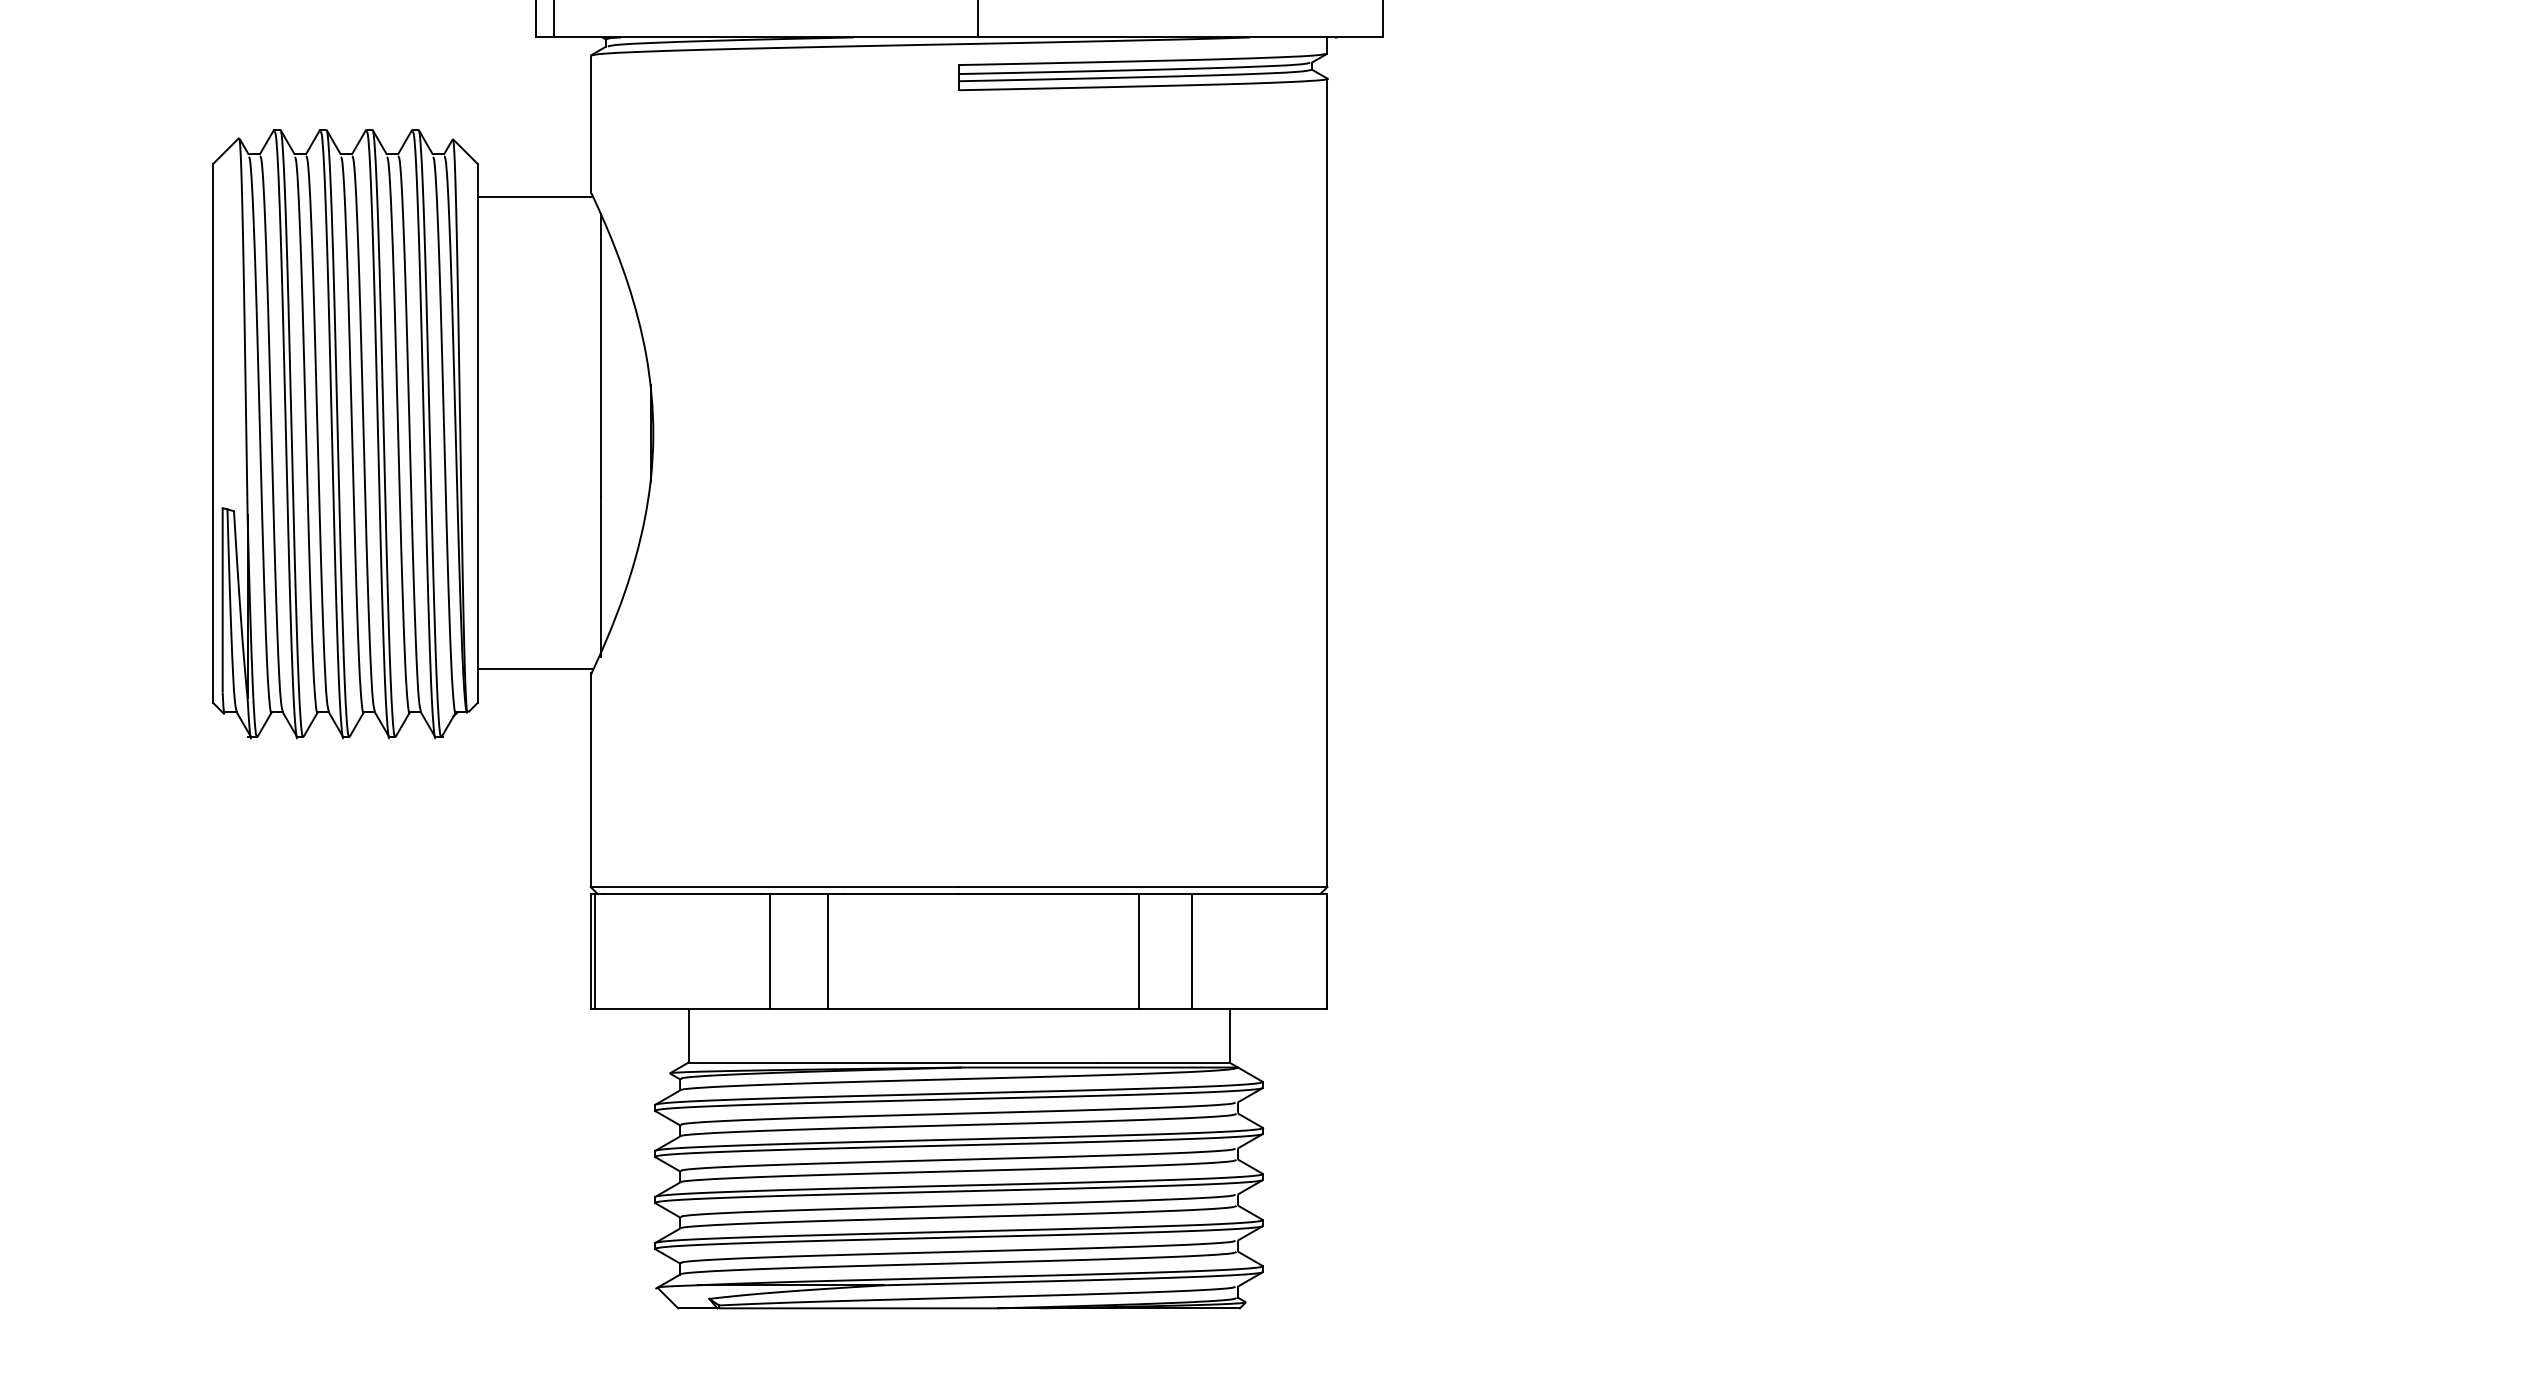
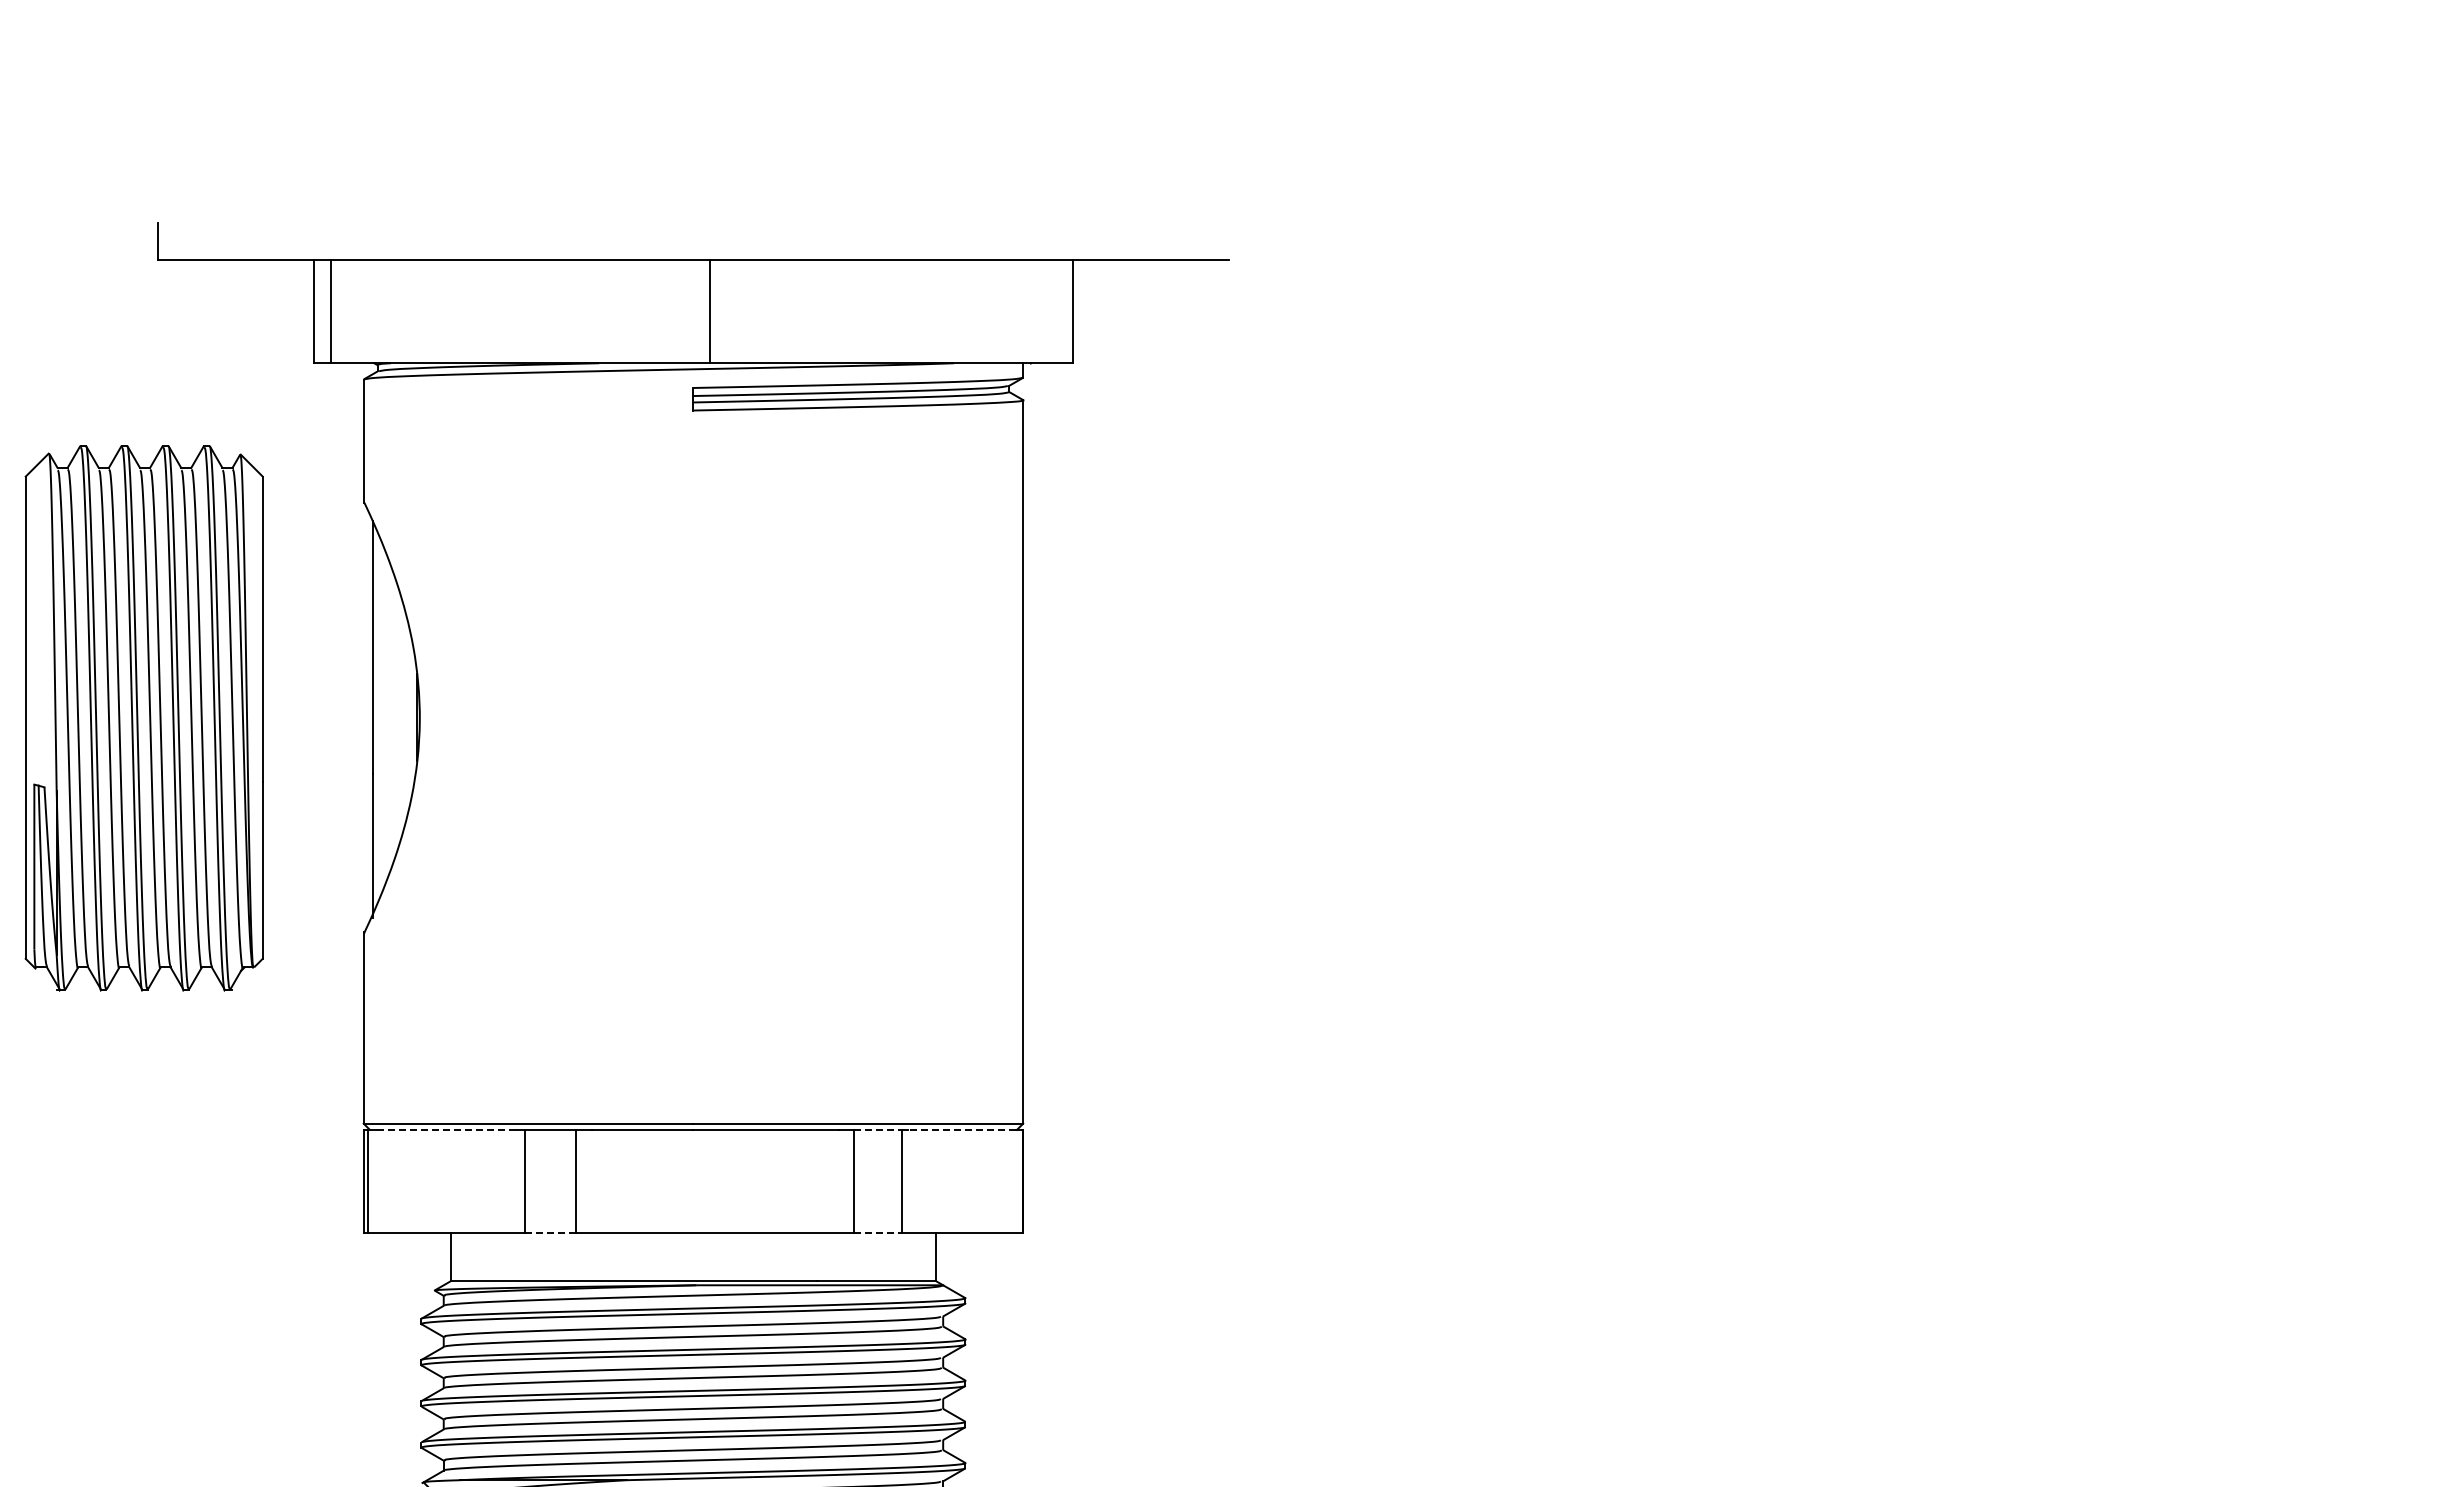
line: (535, 197) -> (314, 506), removed
line: (535, 668) -> (314, 928), removed
line: (683, 893) -> (446, 1129), solid -> dashed
line: (1165, 893) -> (878, 1129), solid -> dashed
line: (1258, 893) -> (961, 1129), solid -> dashed
line: (799, 1008) -> (550, 1232), solid -> dashed
line: (1165, 1008) -> (878, 1232), solid -> dashed

